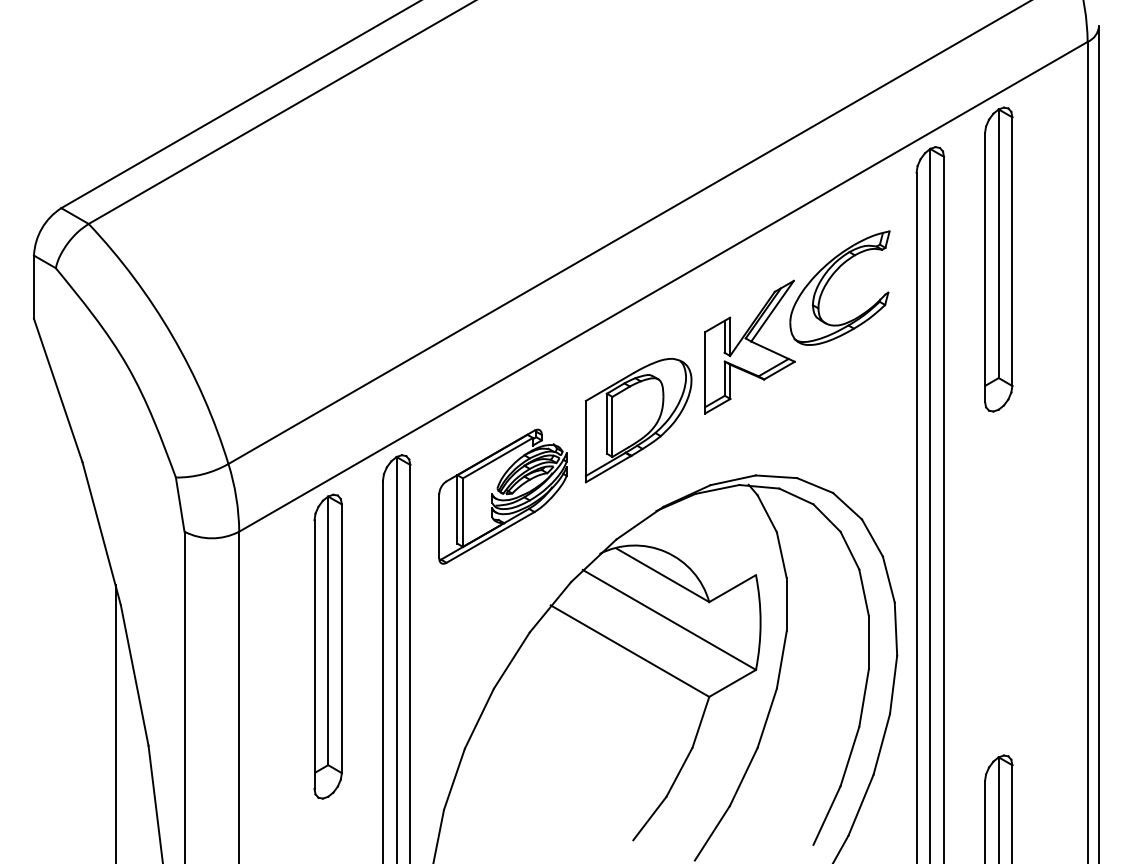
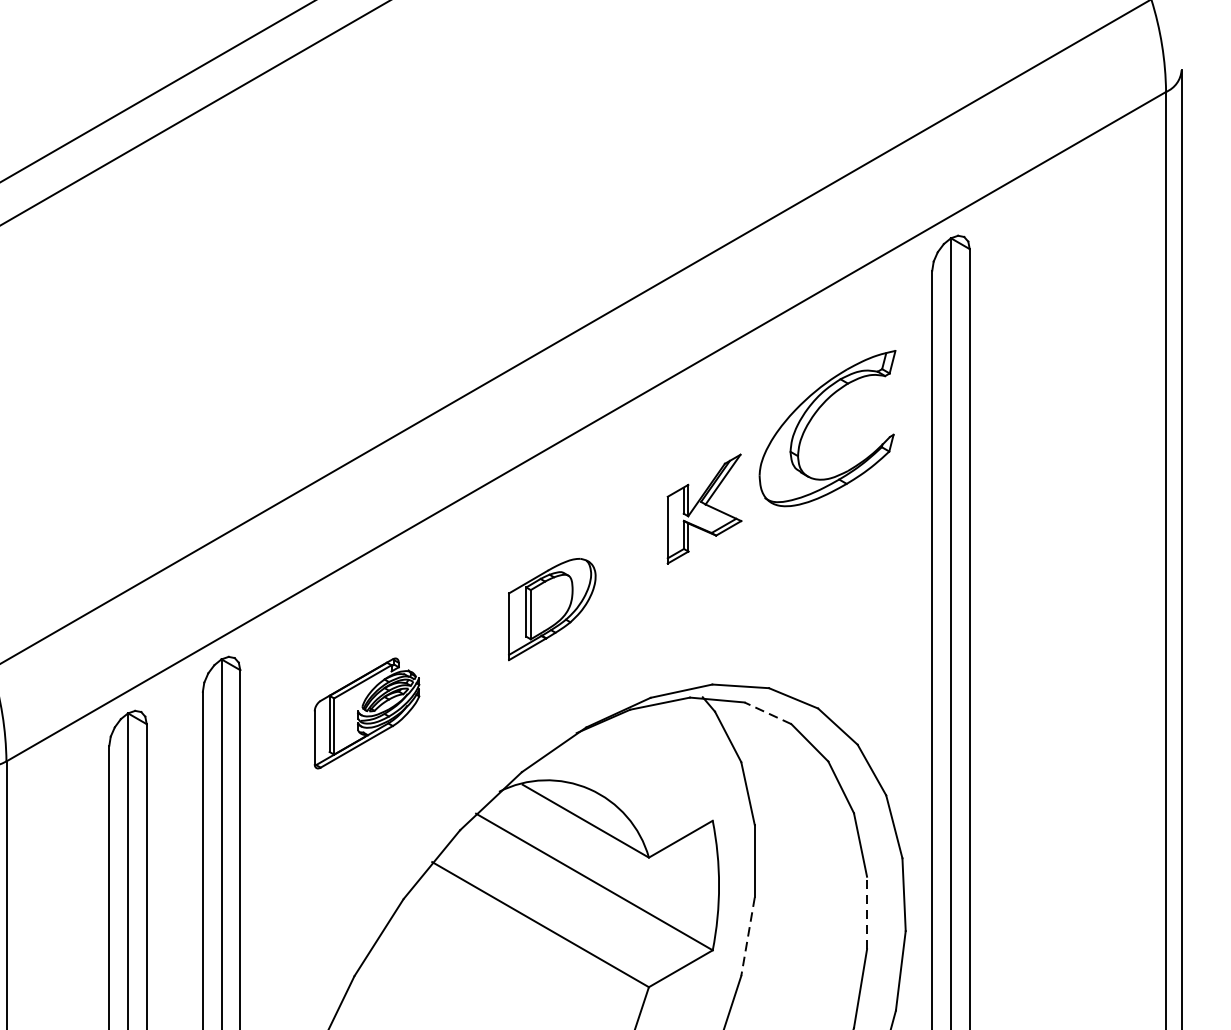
part: (998, 259) -> (1044, 389), removed
part: (749, 346) -> (703, 508), size x0.6
part: (638, 420) -> (552, 609), size x0.6
part: (502, 496) -> (366, 713), size x0.6
line: (796, 496) -> (768, 713), solid -> dashed
line: (868, 642) -> (866, 912), solid -> dashed
line: (781, 660) -> (747, 937), solid -> dashed

